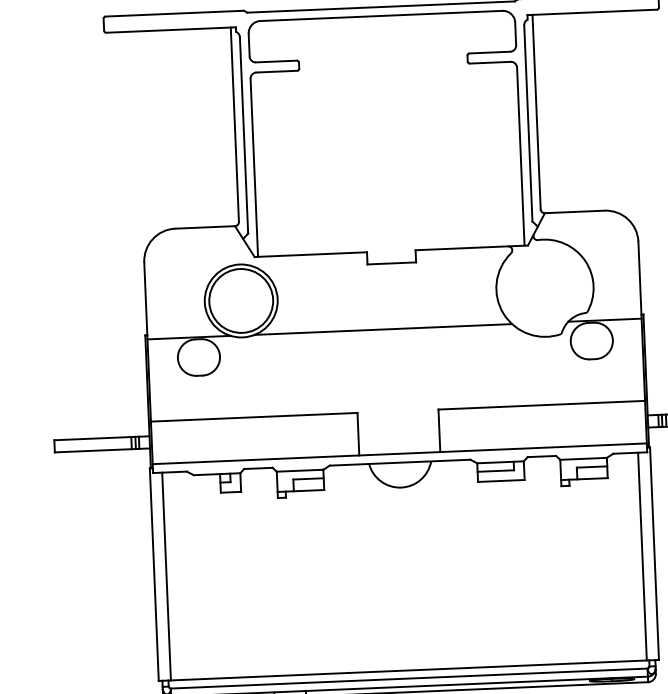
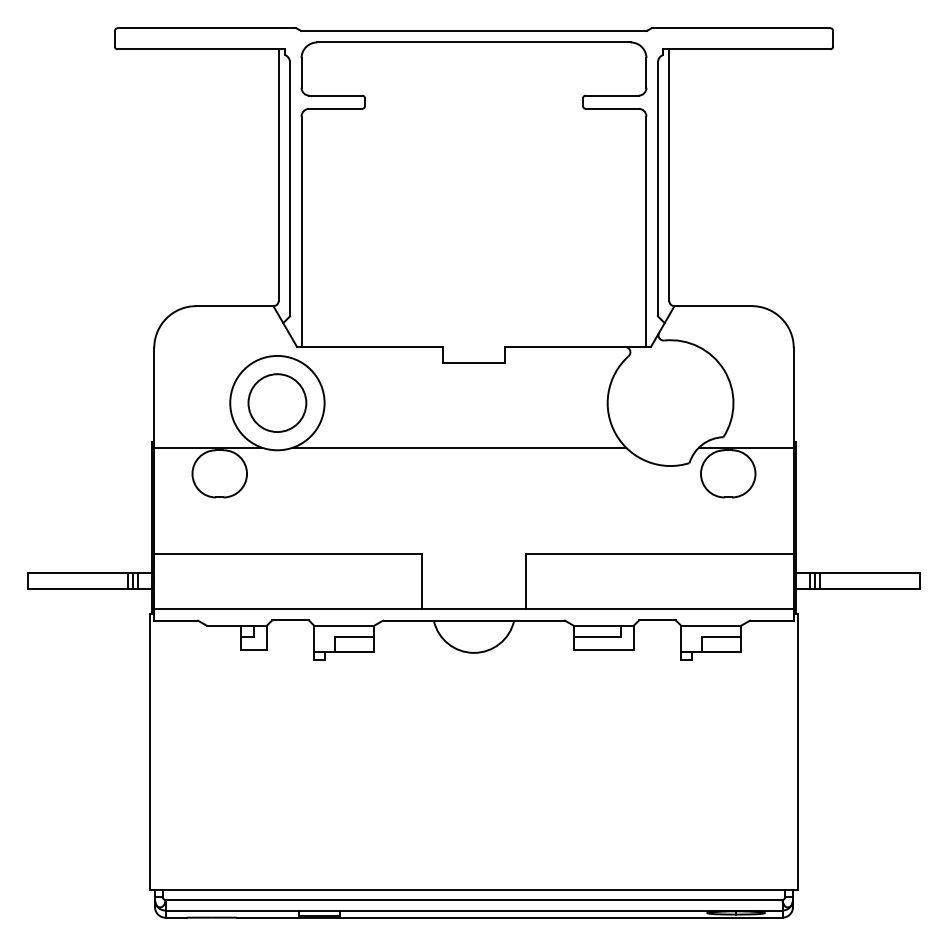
circle: (241, 300) -> (277, 402), size x0.7
line: (642, 556) -> (781, 754), removed
line: (166, 576) -> (166, 754), removed

